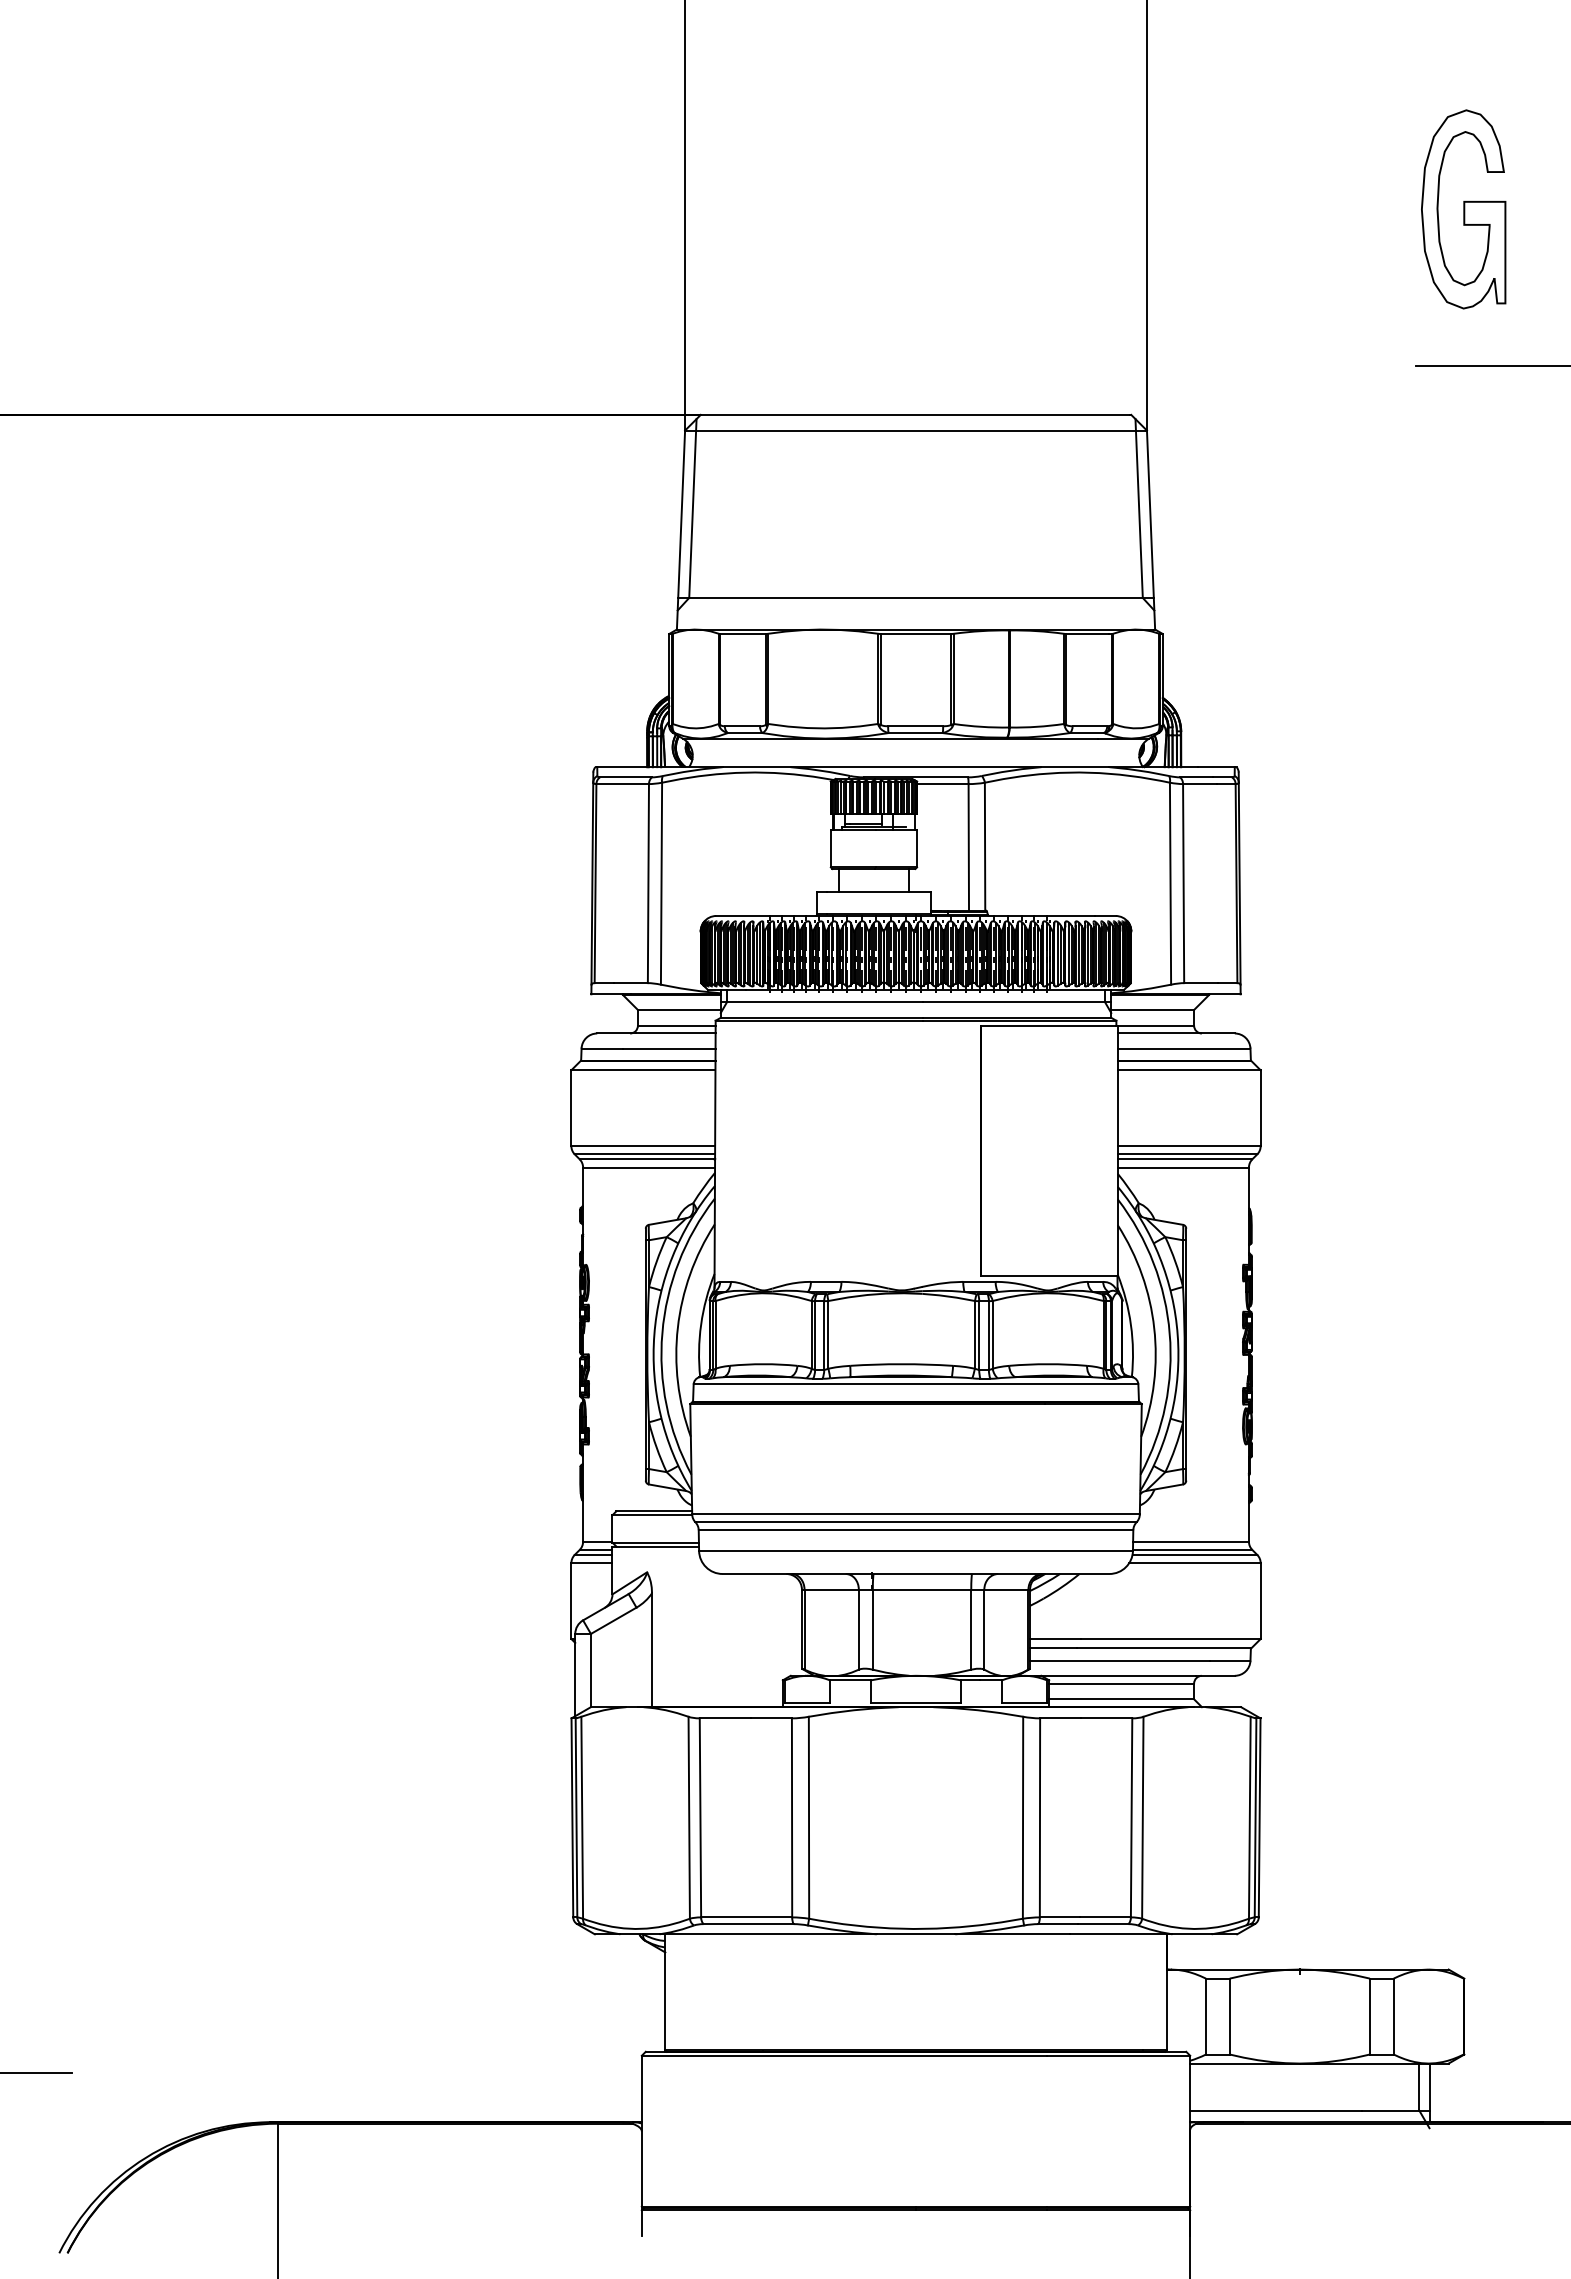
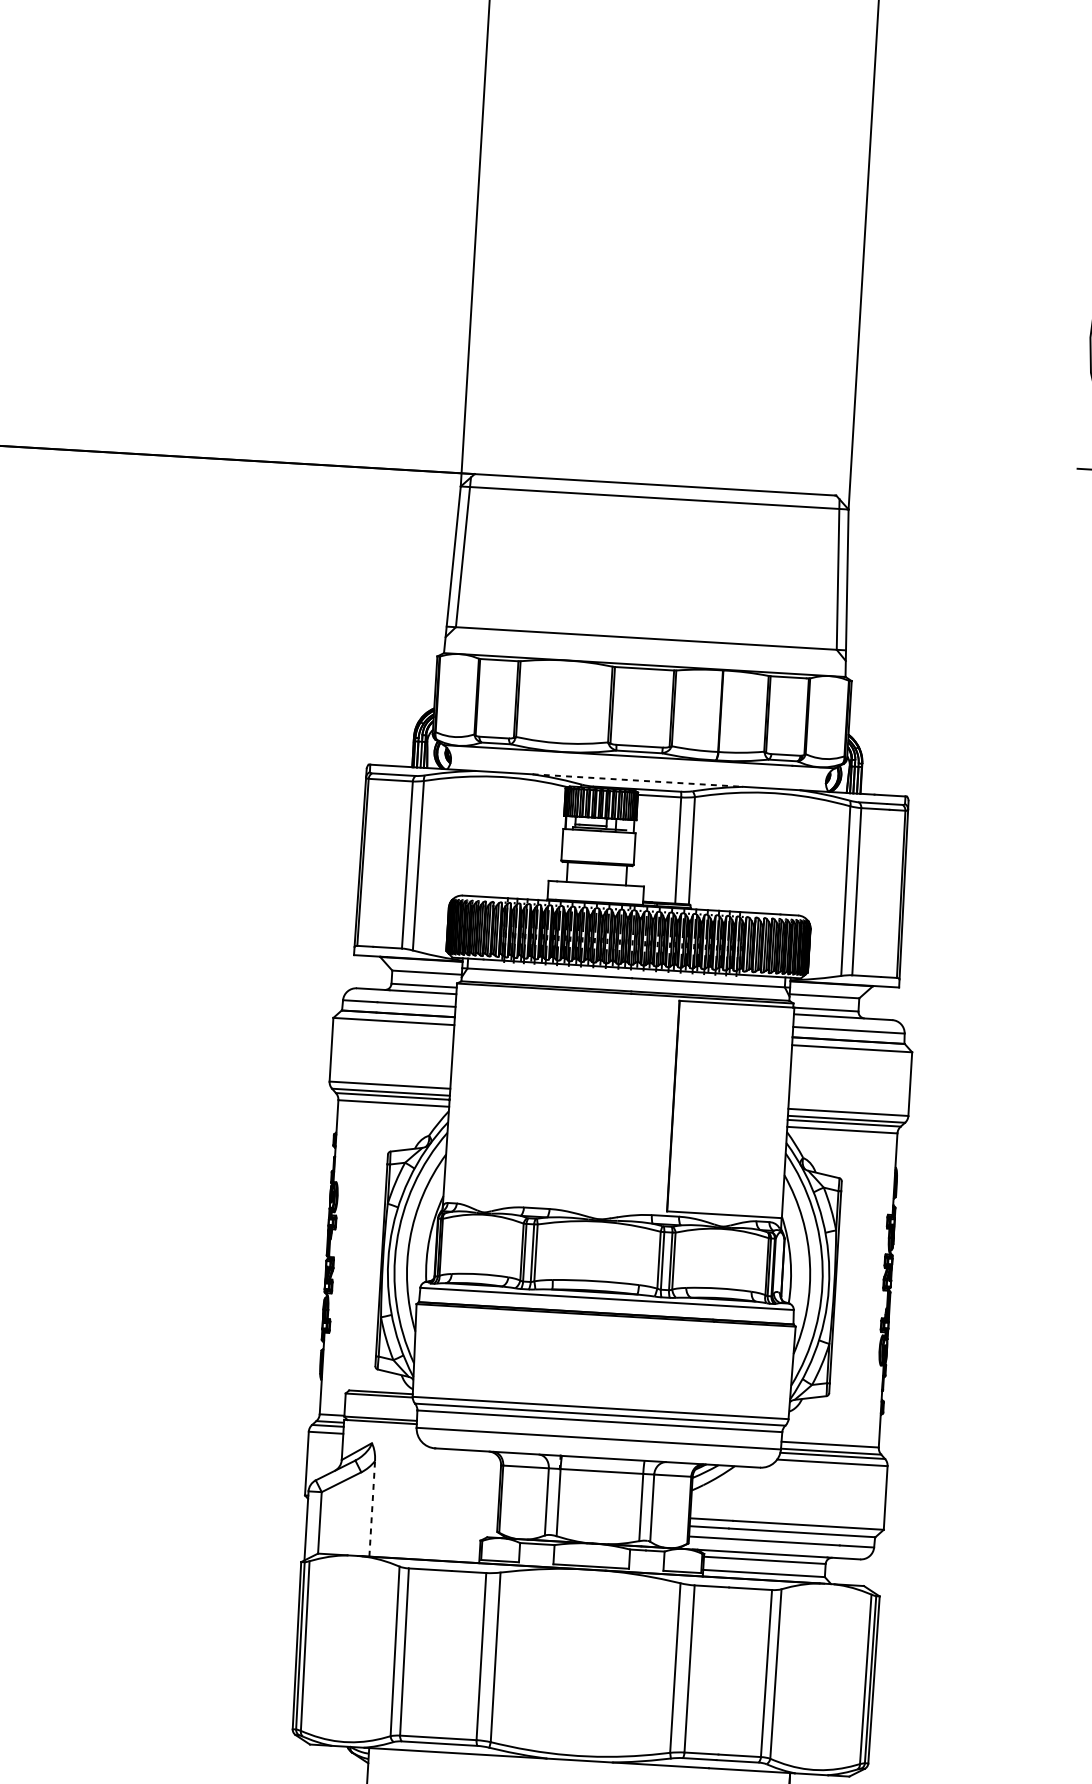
line: (916, 767) -> (638, 780), solid -> dashed
line: (652, 1650) -> (372, 1509), solid -> dashed

